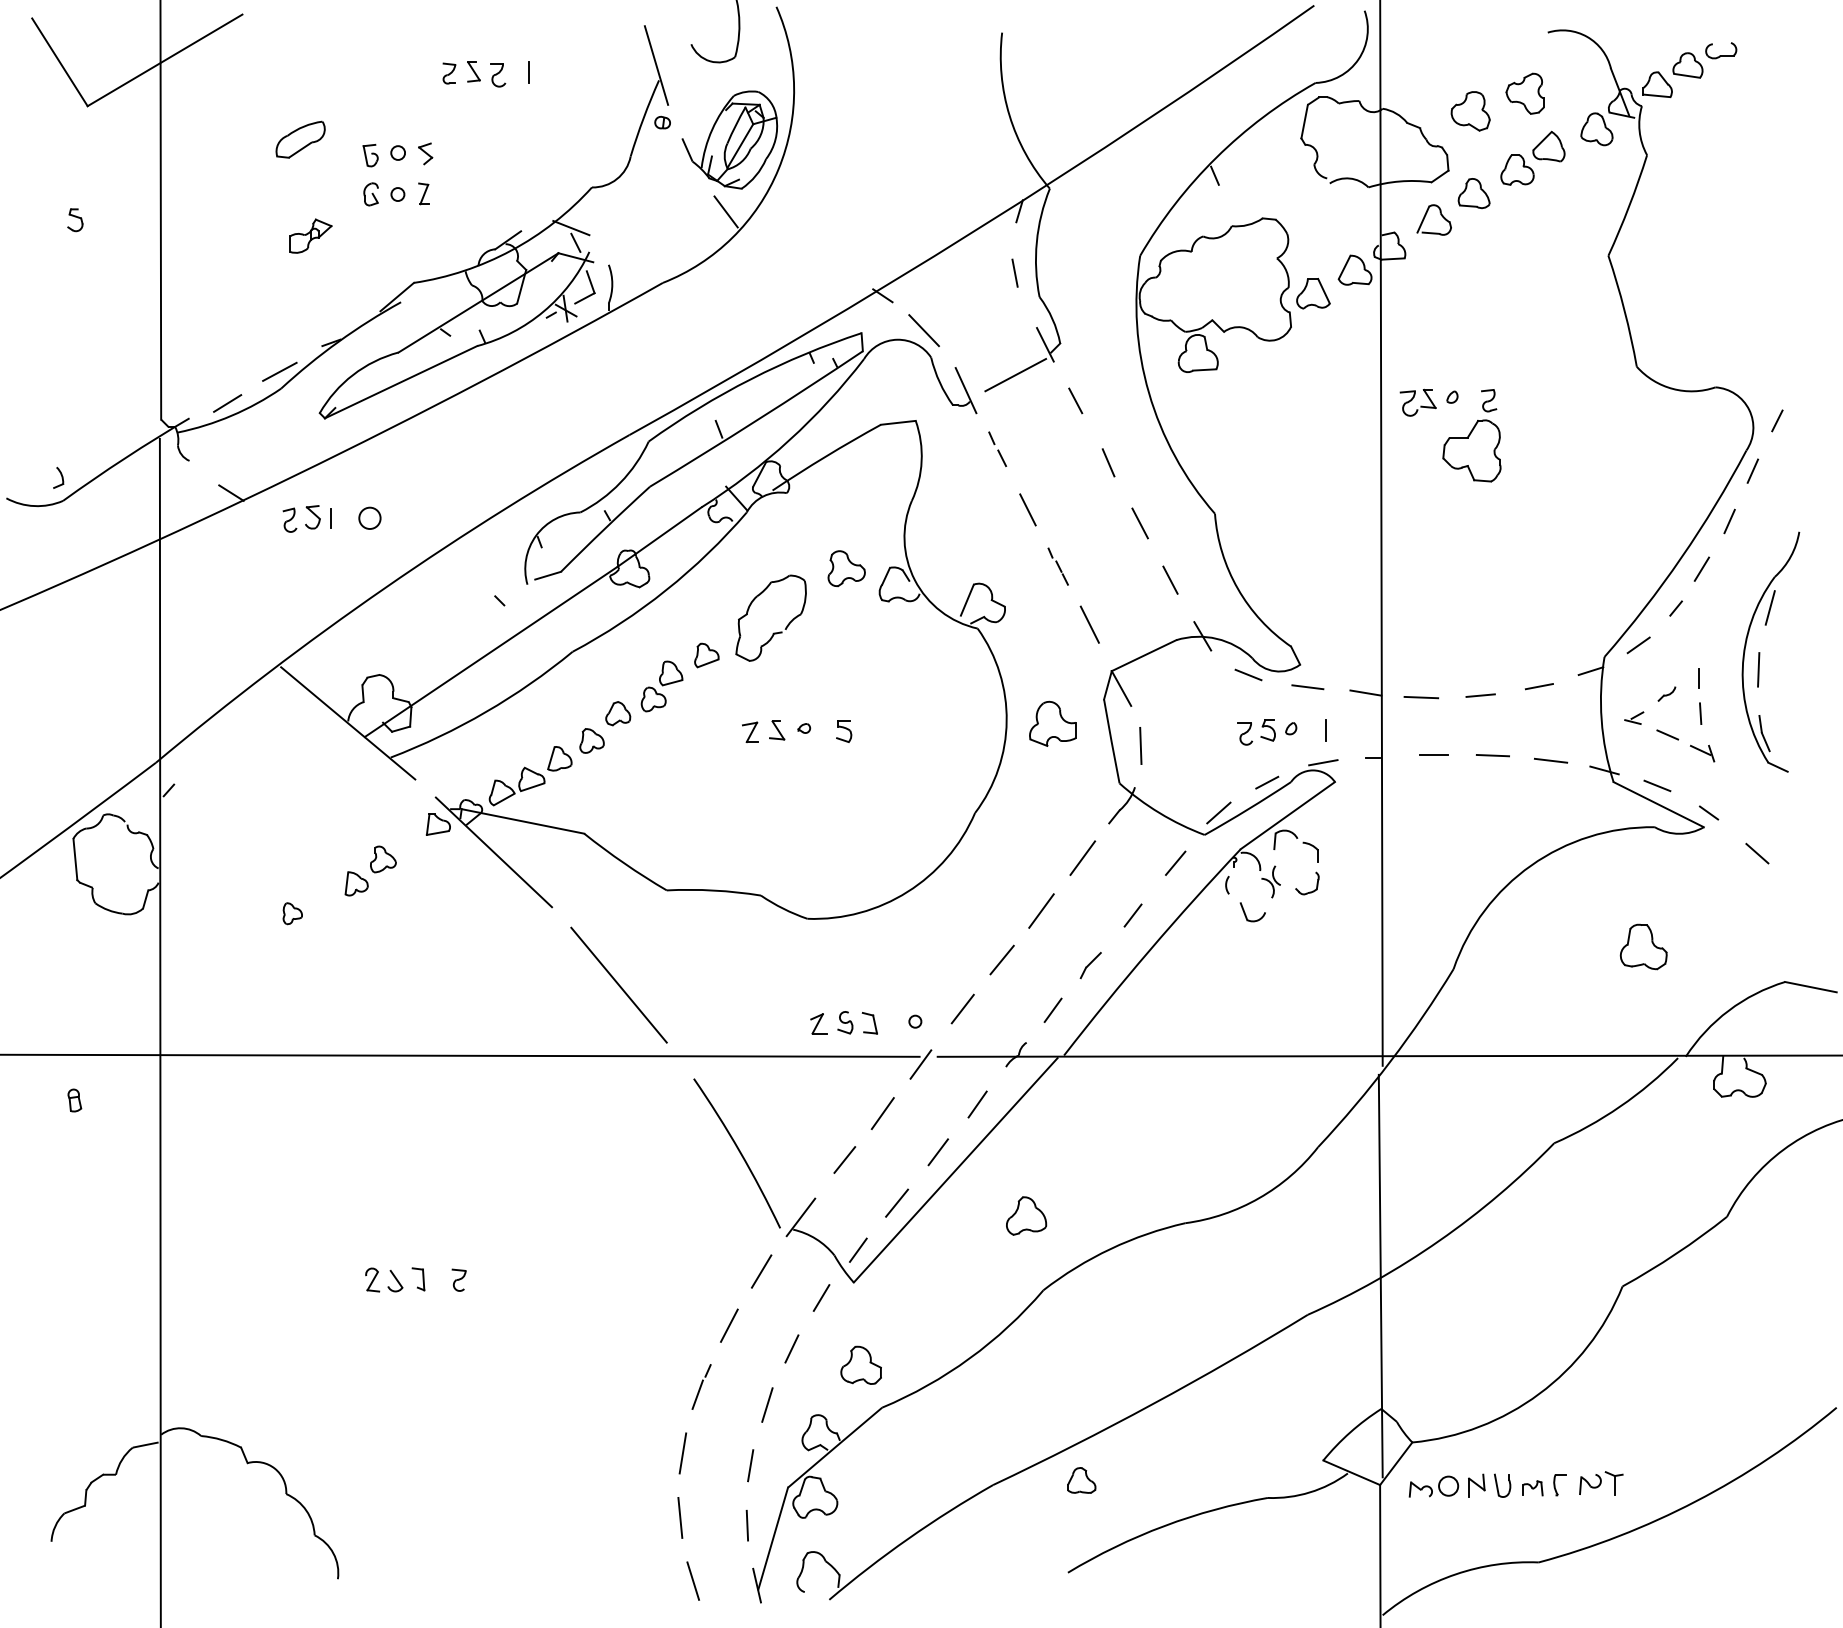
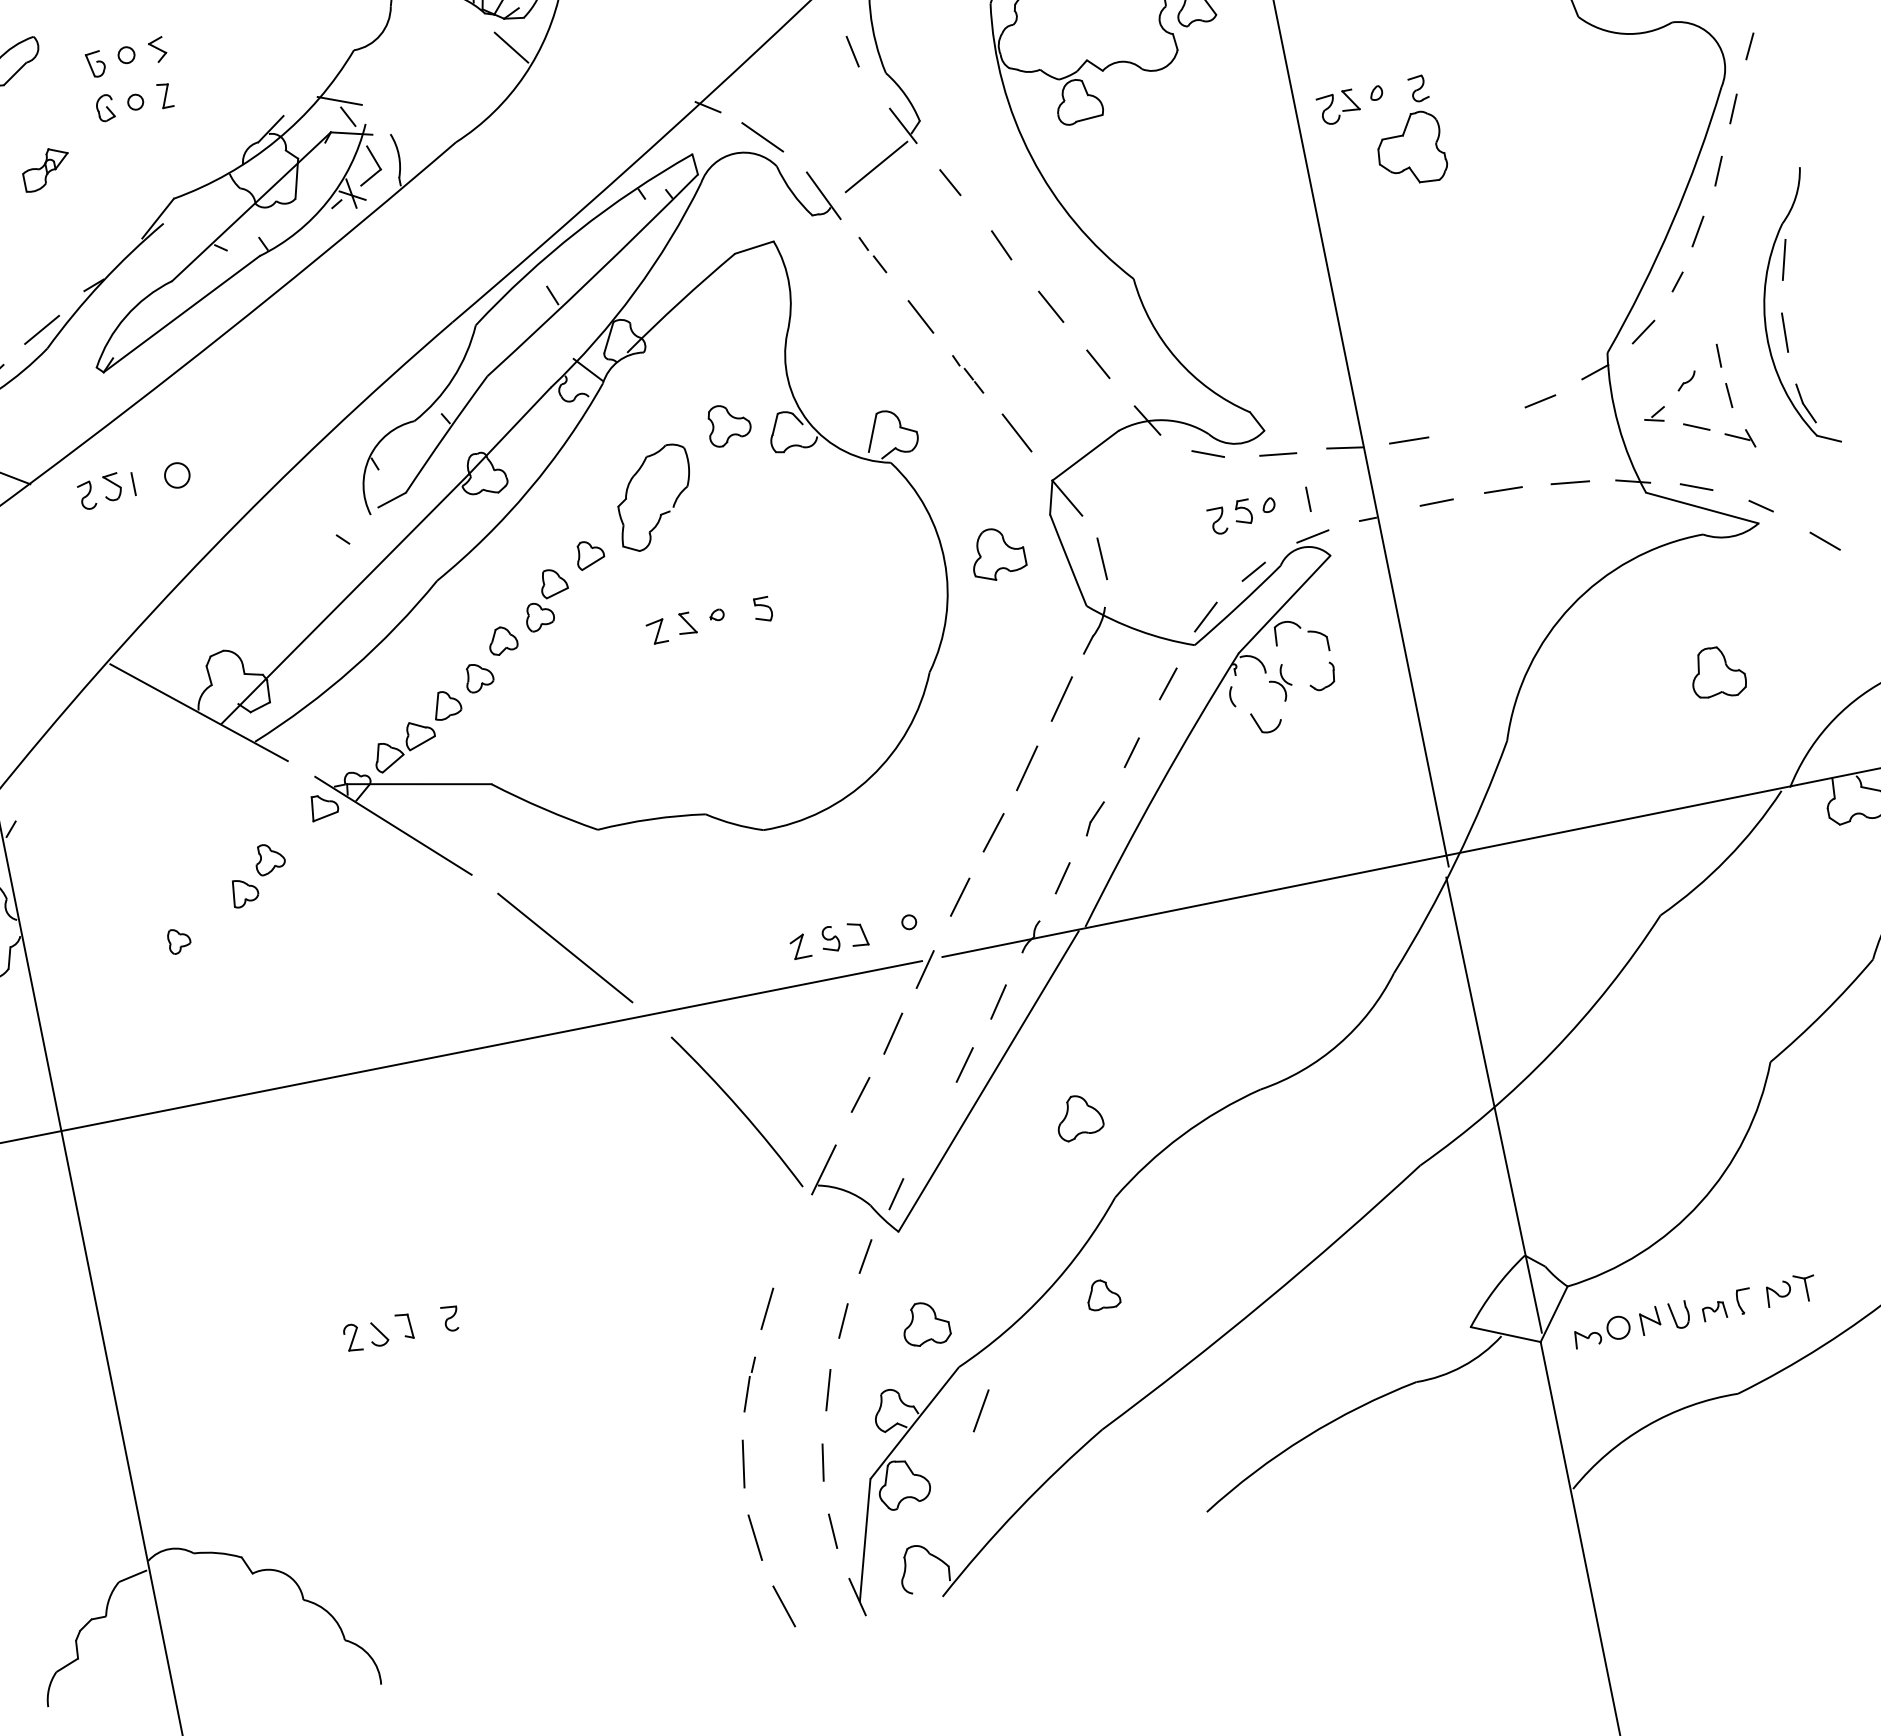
line: (1480, 695) -> (1475, 424), removed
line: (897, 1202) -> (929, 1131), removed
line: (761, 1271) -> (981, 1410), moved
part: (1081, 1480) -> (1102, 1294), moved

